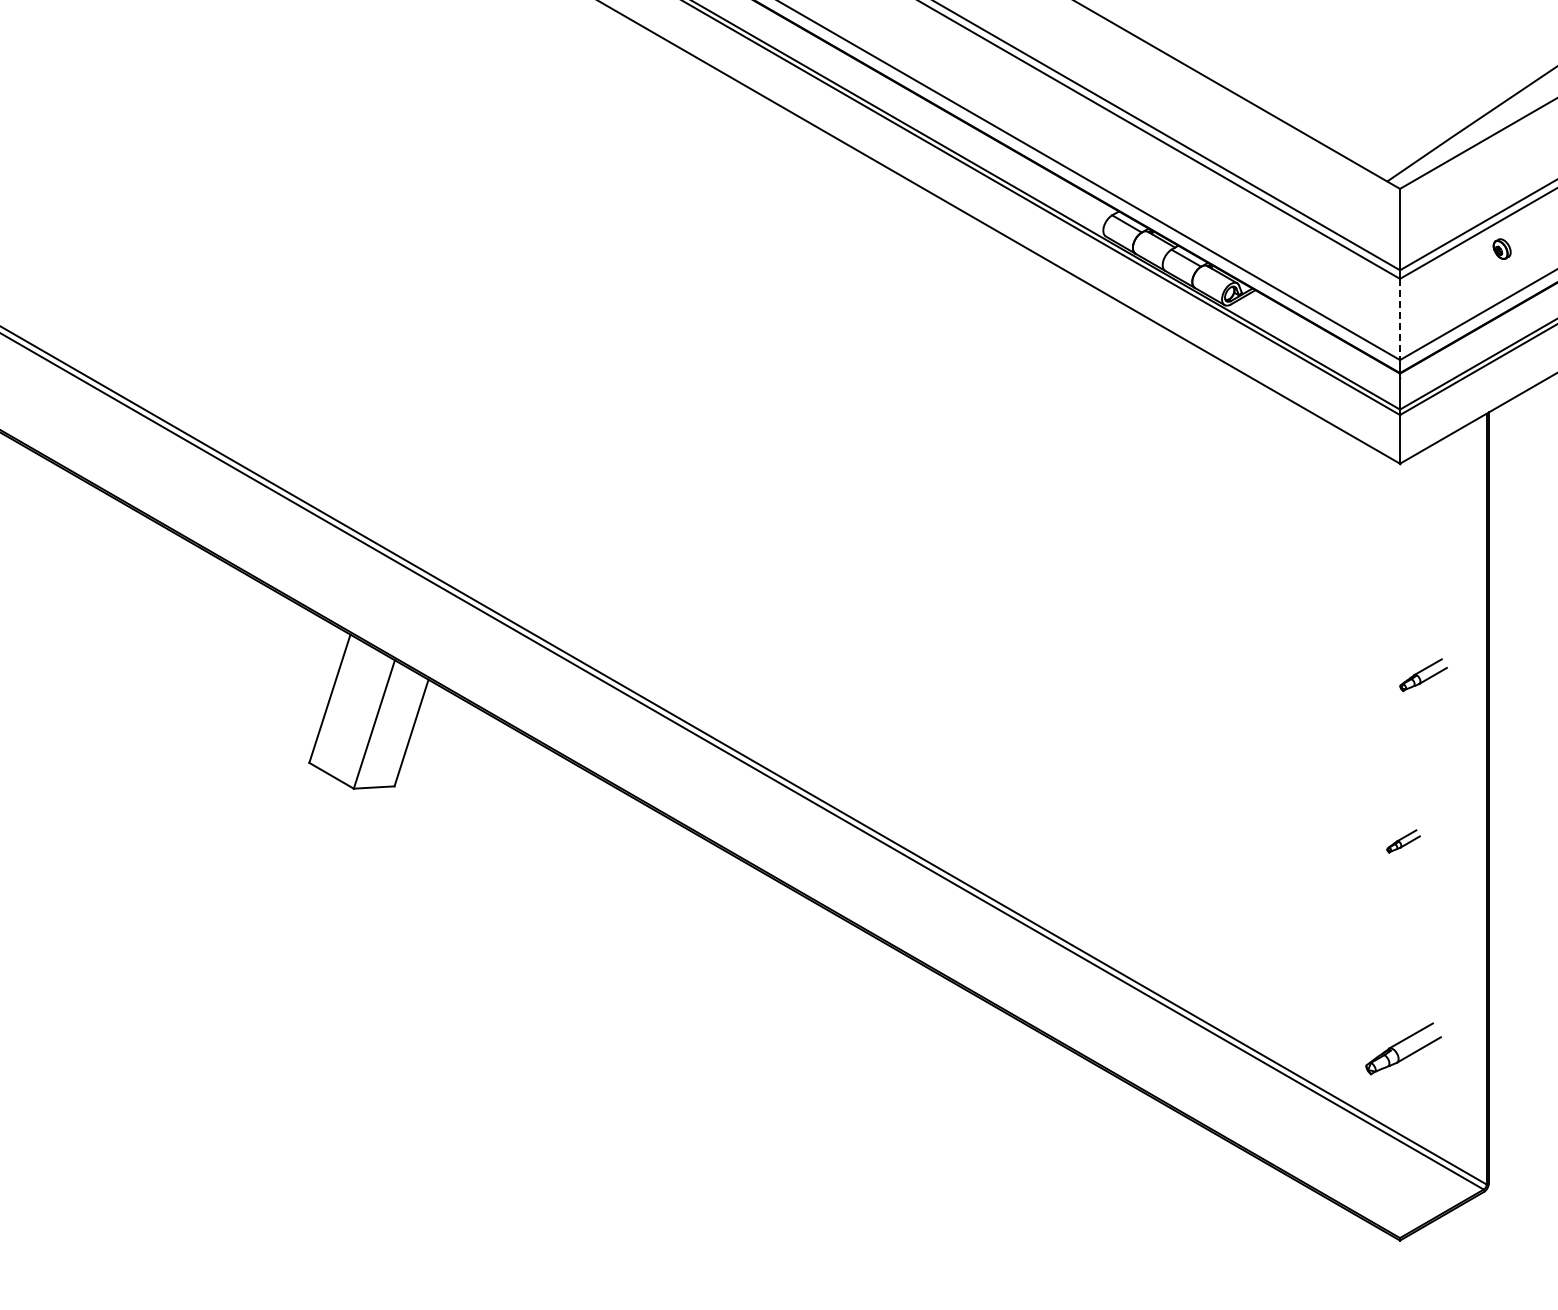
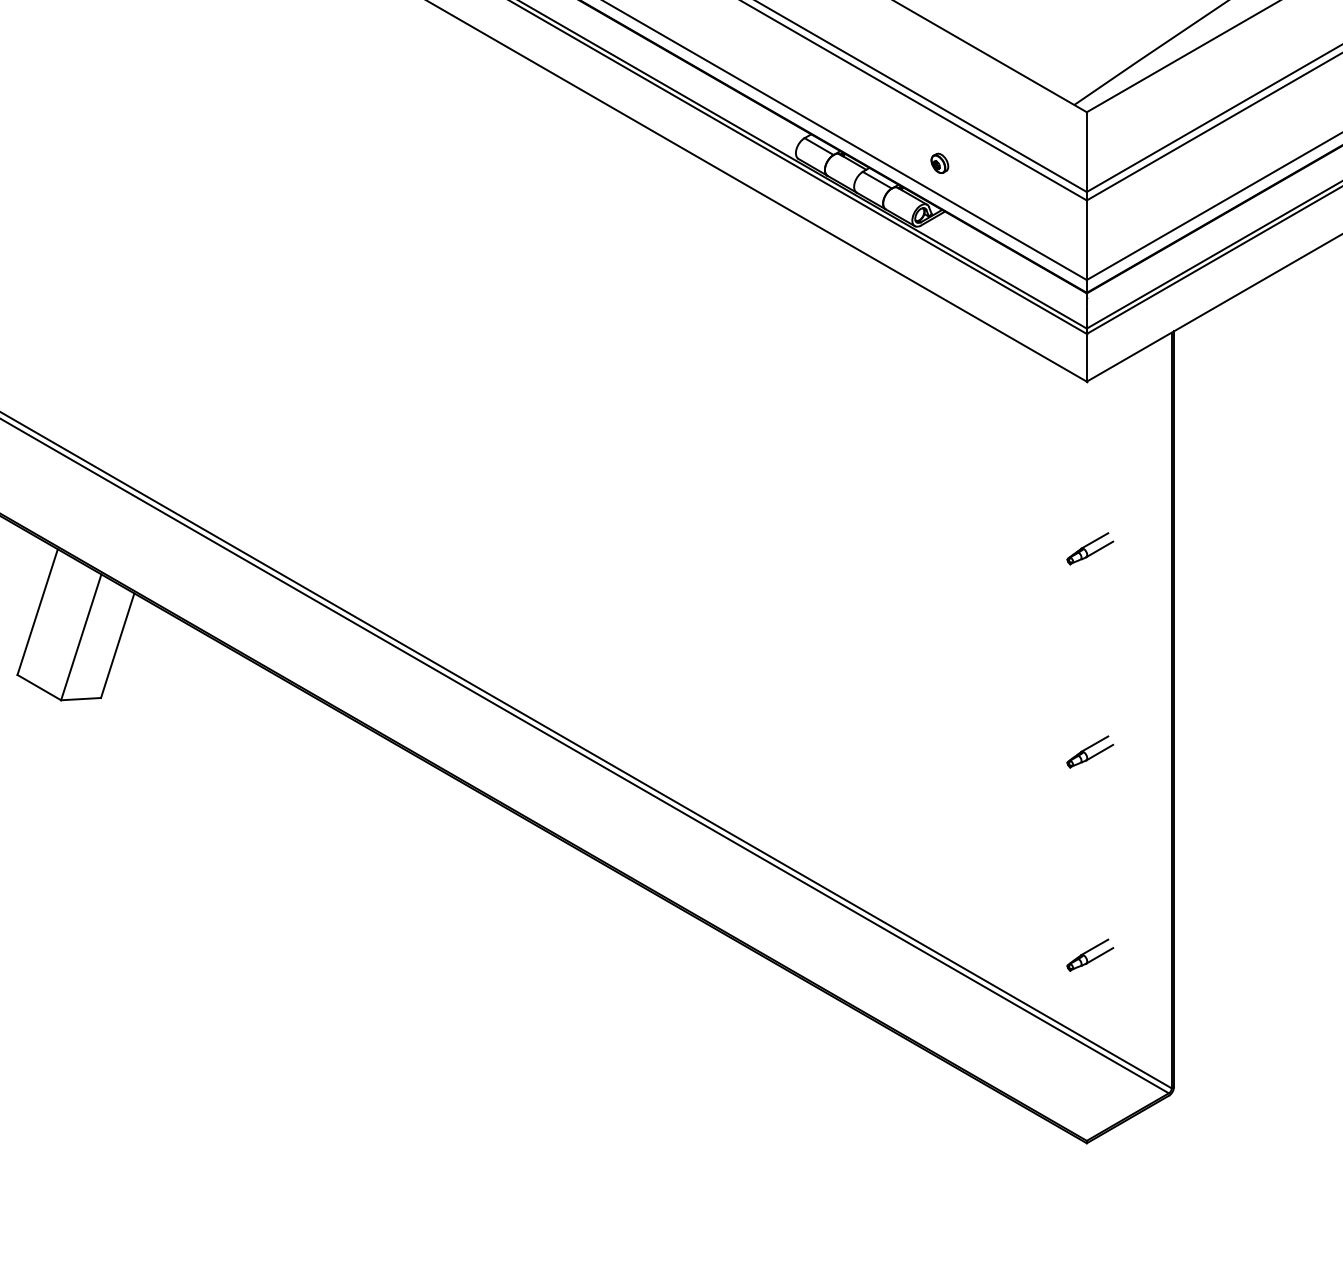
part: (1501, 248) -> (939, 162), moved
line: (1400, 319) -> (1087, 240), dashed -> solid
part: (1423, 675) -> (1090, 549), moved
part: (1403, 841) -> (1090, 752), size x1.43
part: (1403, 1048) -> (1090, 954), size x0.62

